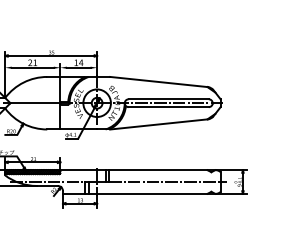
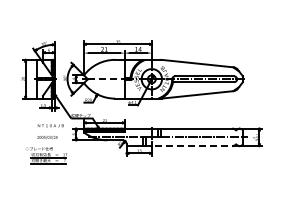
line: (35, 103) -> (106, 79), solid -> dashed
line: (156, 194) -> (195, 146), solid -> dashed

